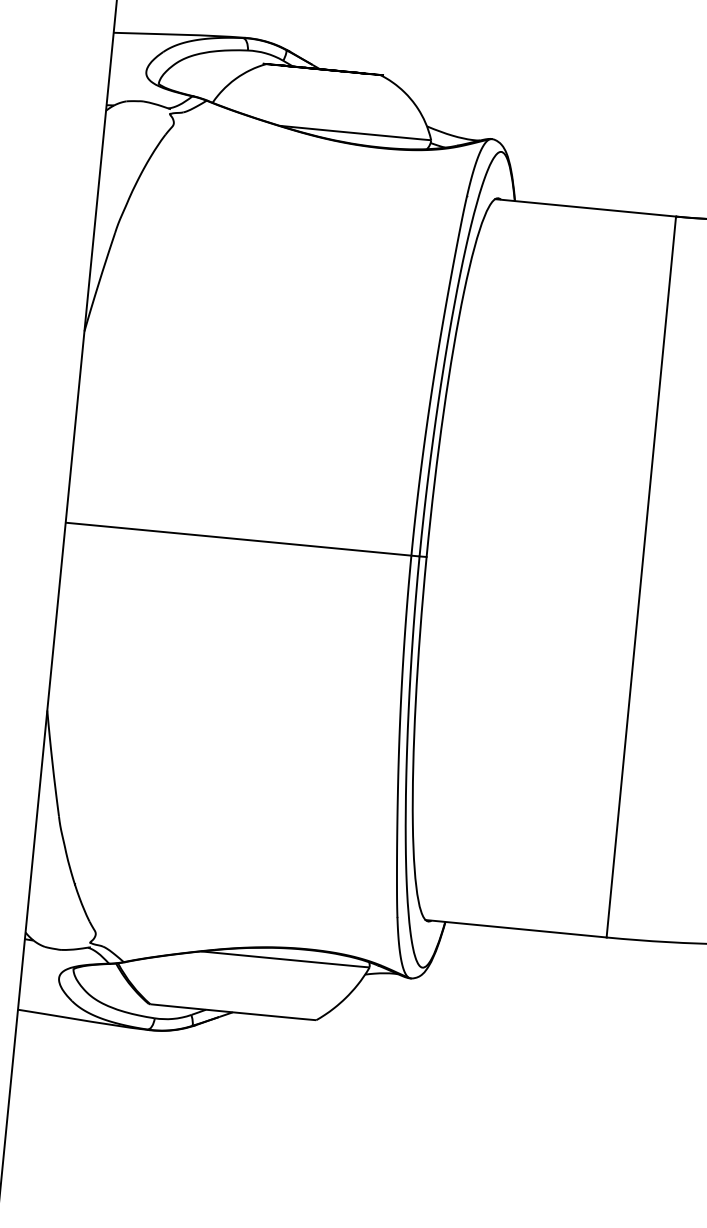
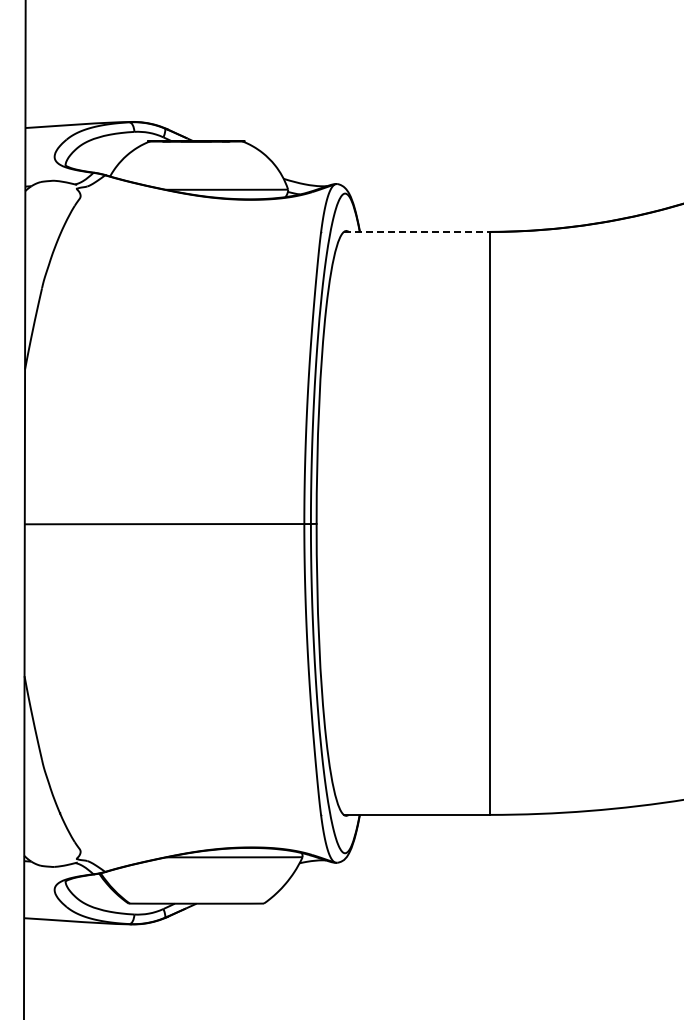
line: (586, 207) -> (417, 231), solid -> dashed

